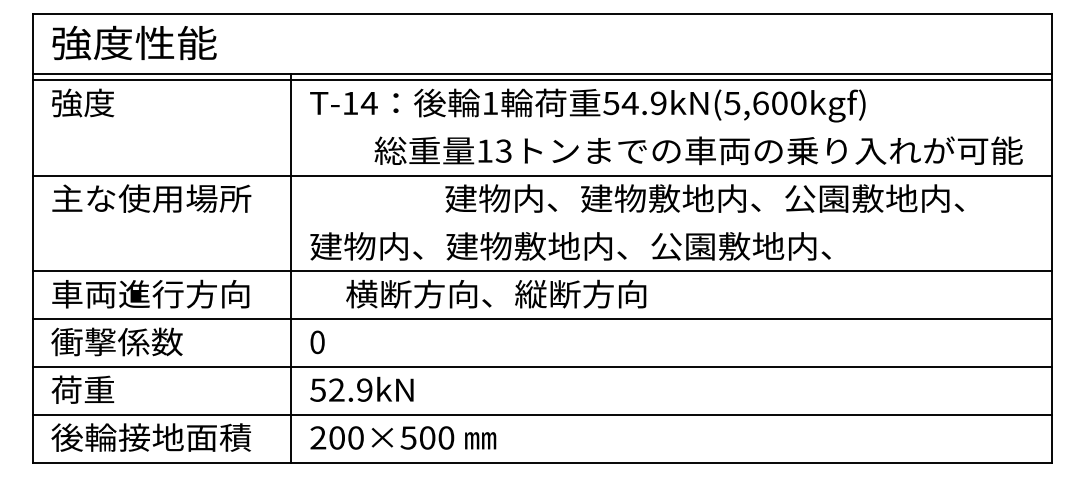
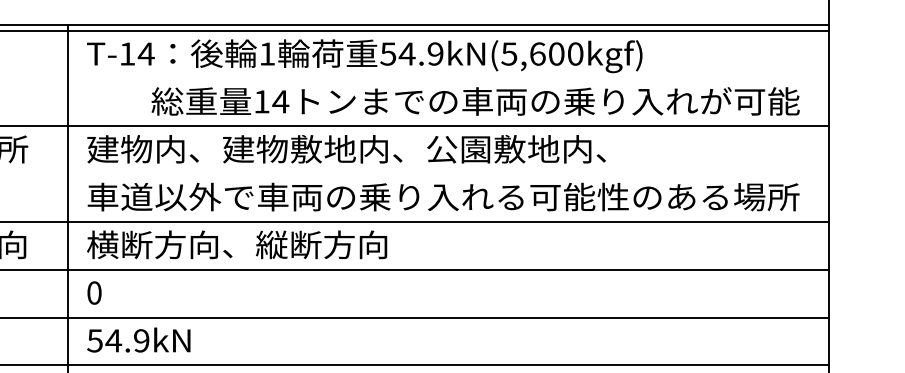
text: (503, 150) -> (280, 101), 13 -> 14
text: (704, 198) -> (346, 149), moved
text: (666, 246) -> (443, 197), 建物内、建物敷地内、公園敷地内、 -> 車道以外で車両の乗り入れる可能性のある場所
text: (496, 293) -> (237, 244), moved
text: (336, 389) -> (113, 340), 52.9kN -> 54.9kN

